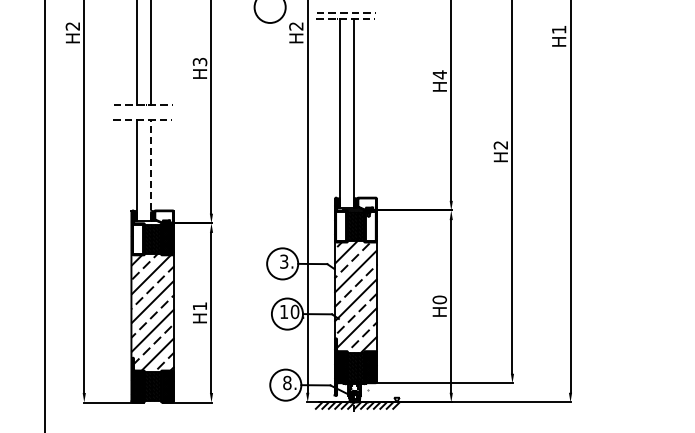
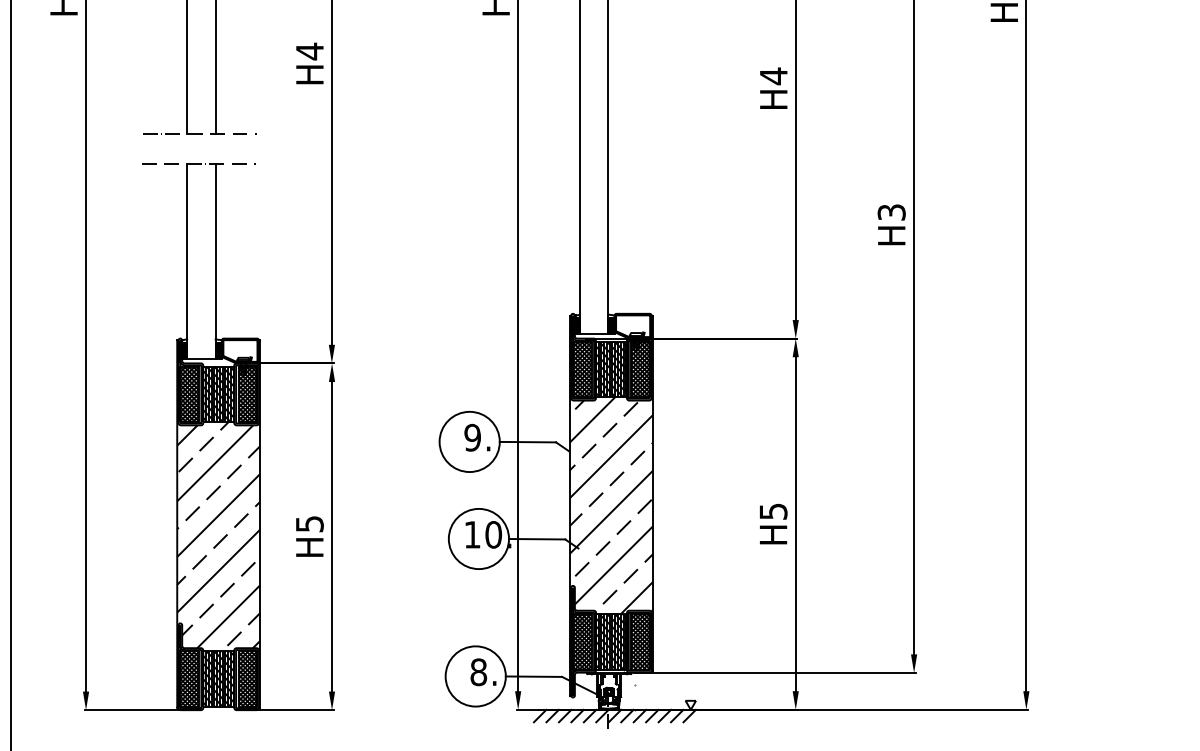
text: (199, 61) -> (308, 50), H3 -> H4
text: (501, 145) -> (892, 212), H2 -> H3
line: (151, 170) -> (216, 261), dashed -> solid
hatch: (340, 226) -> (581, 369), added
hatch: (370, 226) -> (639, 369), added
hatch: (137, 238) -> (188, 392), added
text: (284, 261) -> (473, 437), 3. -> 9.
text: (439, 299) -> (772, 510), H0 -> H5
text: (200, 306) -> (310, 524), H1 -> H5

